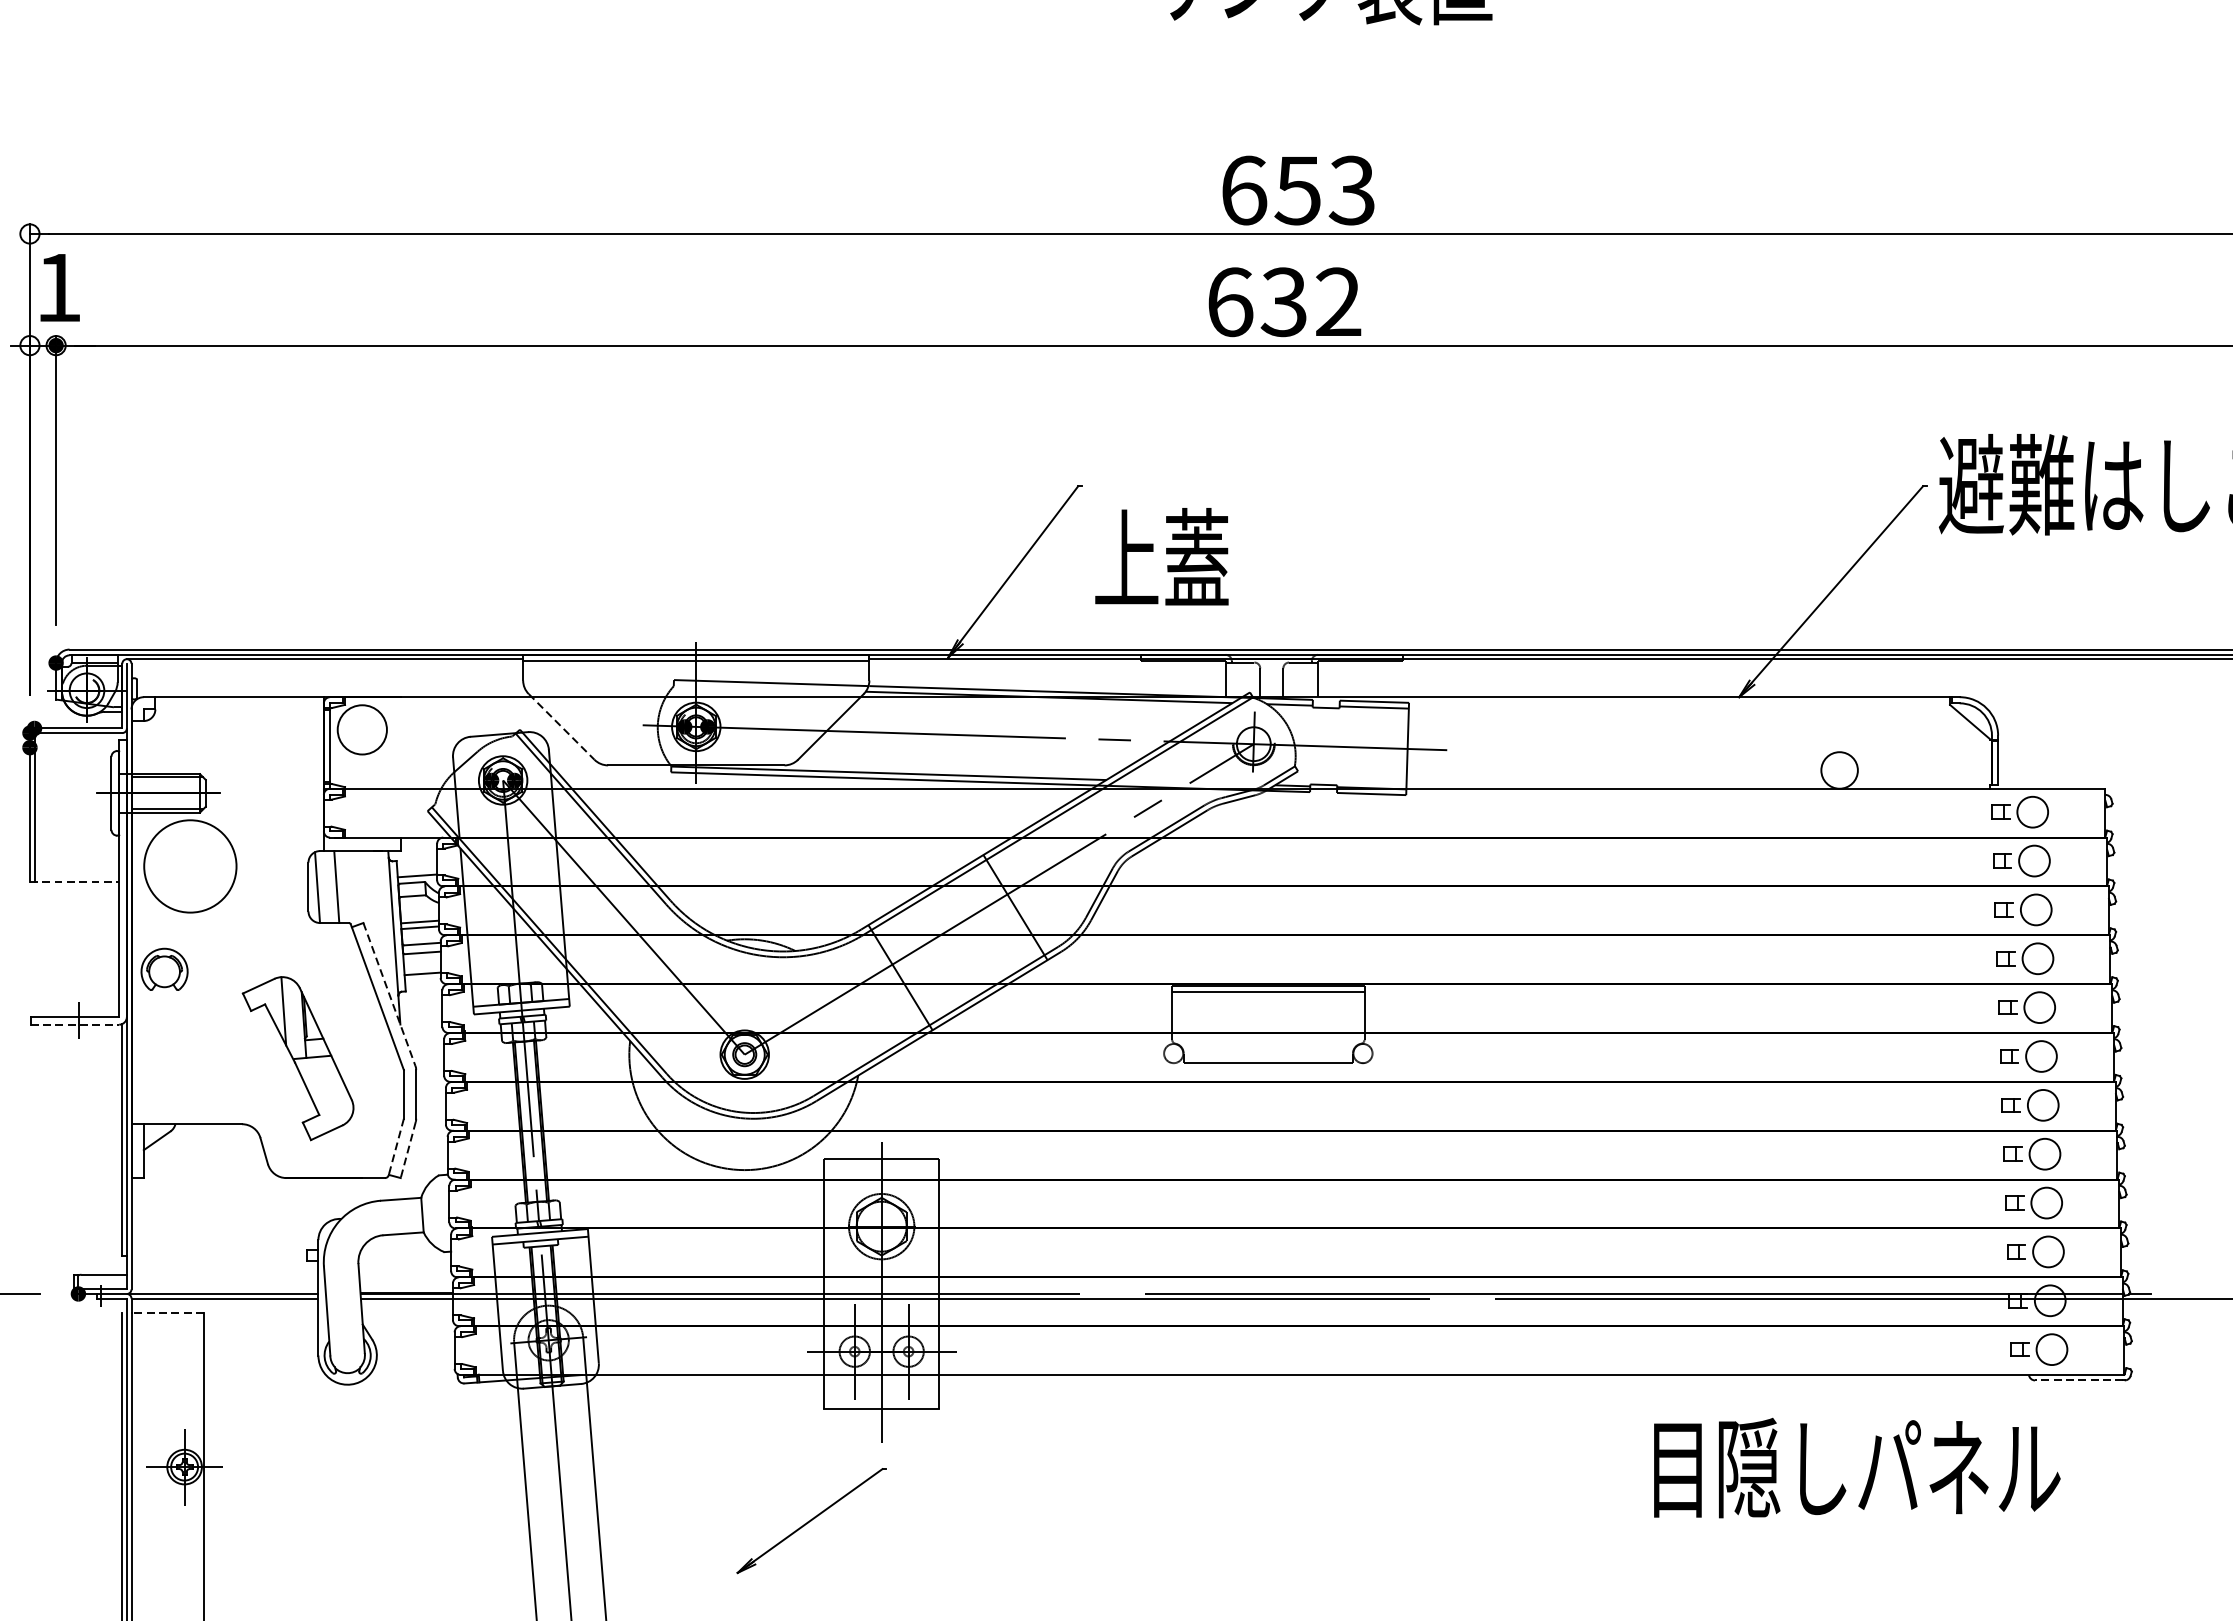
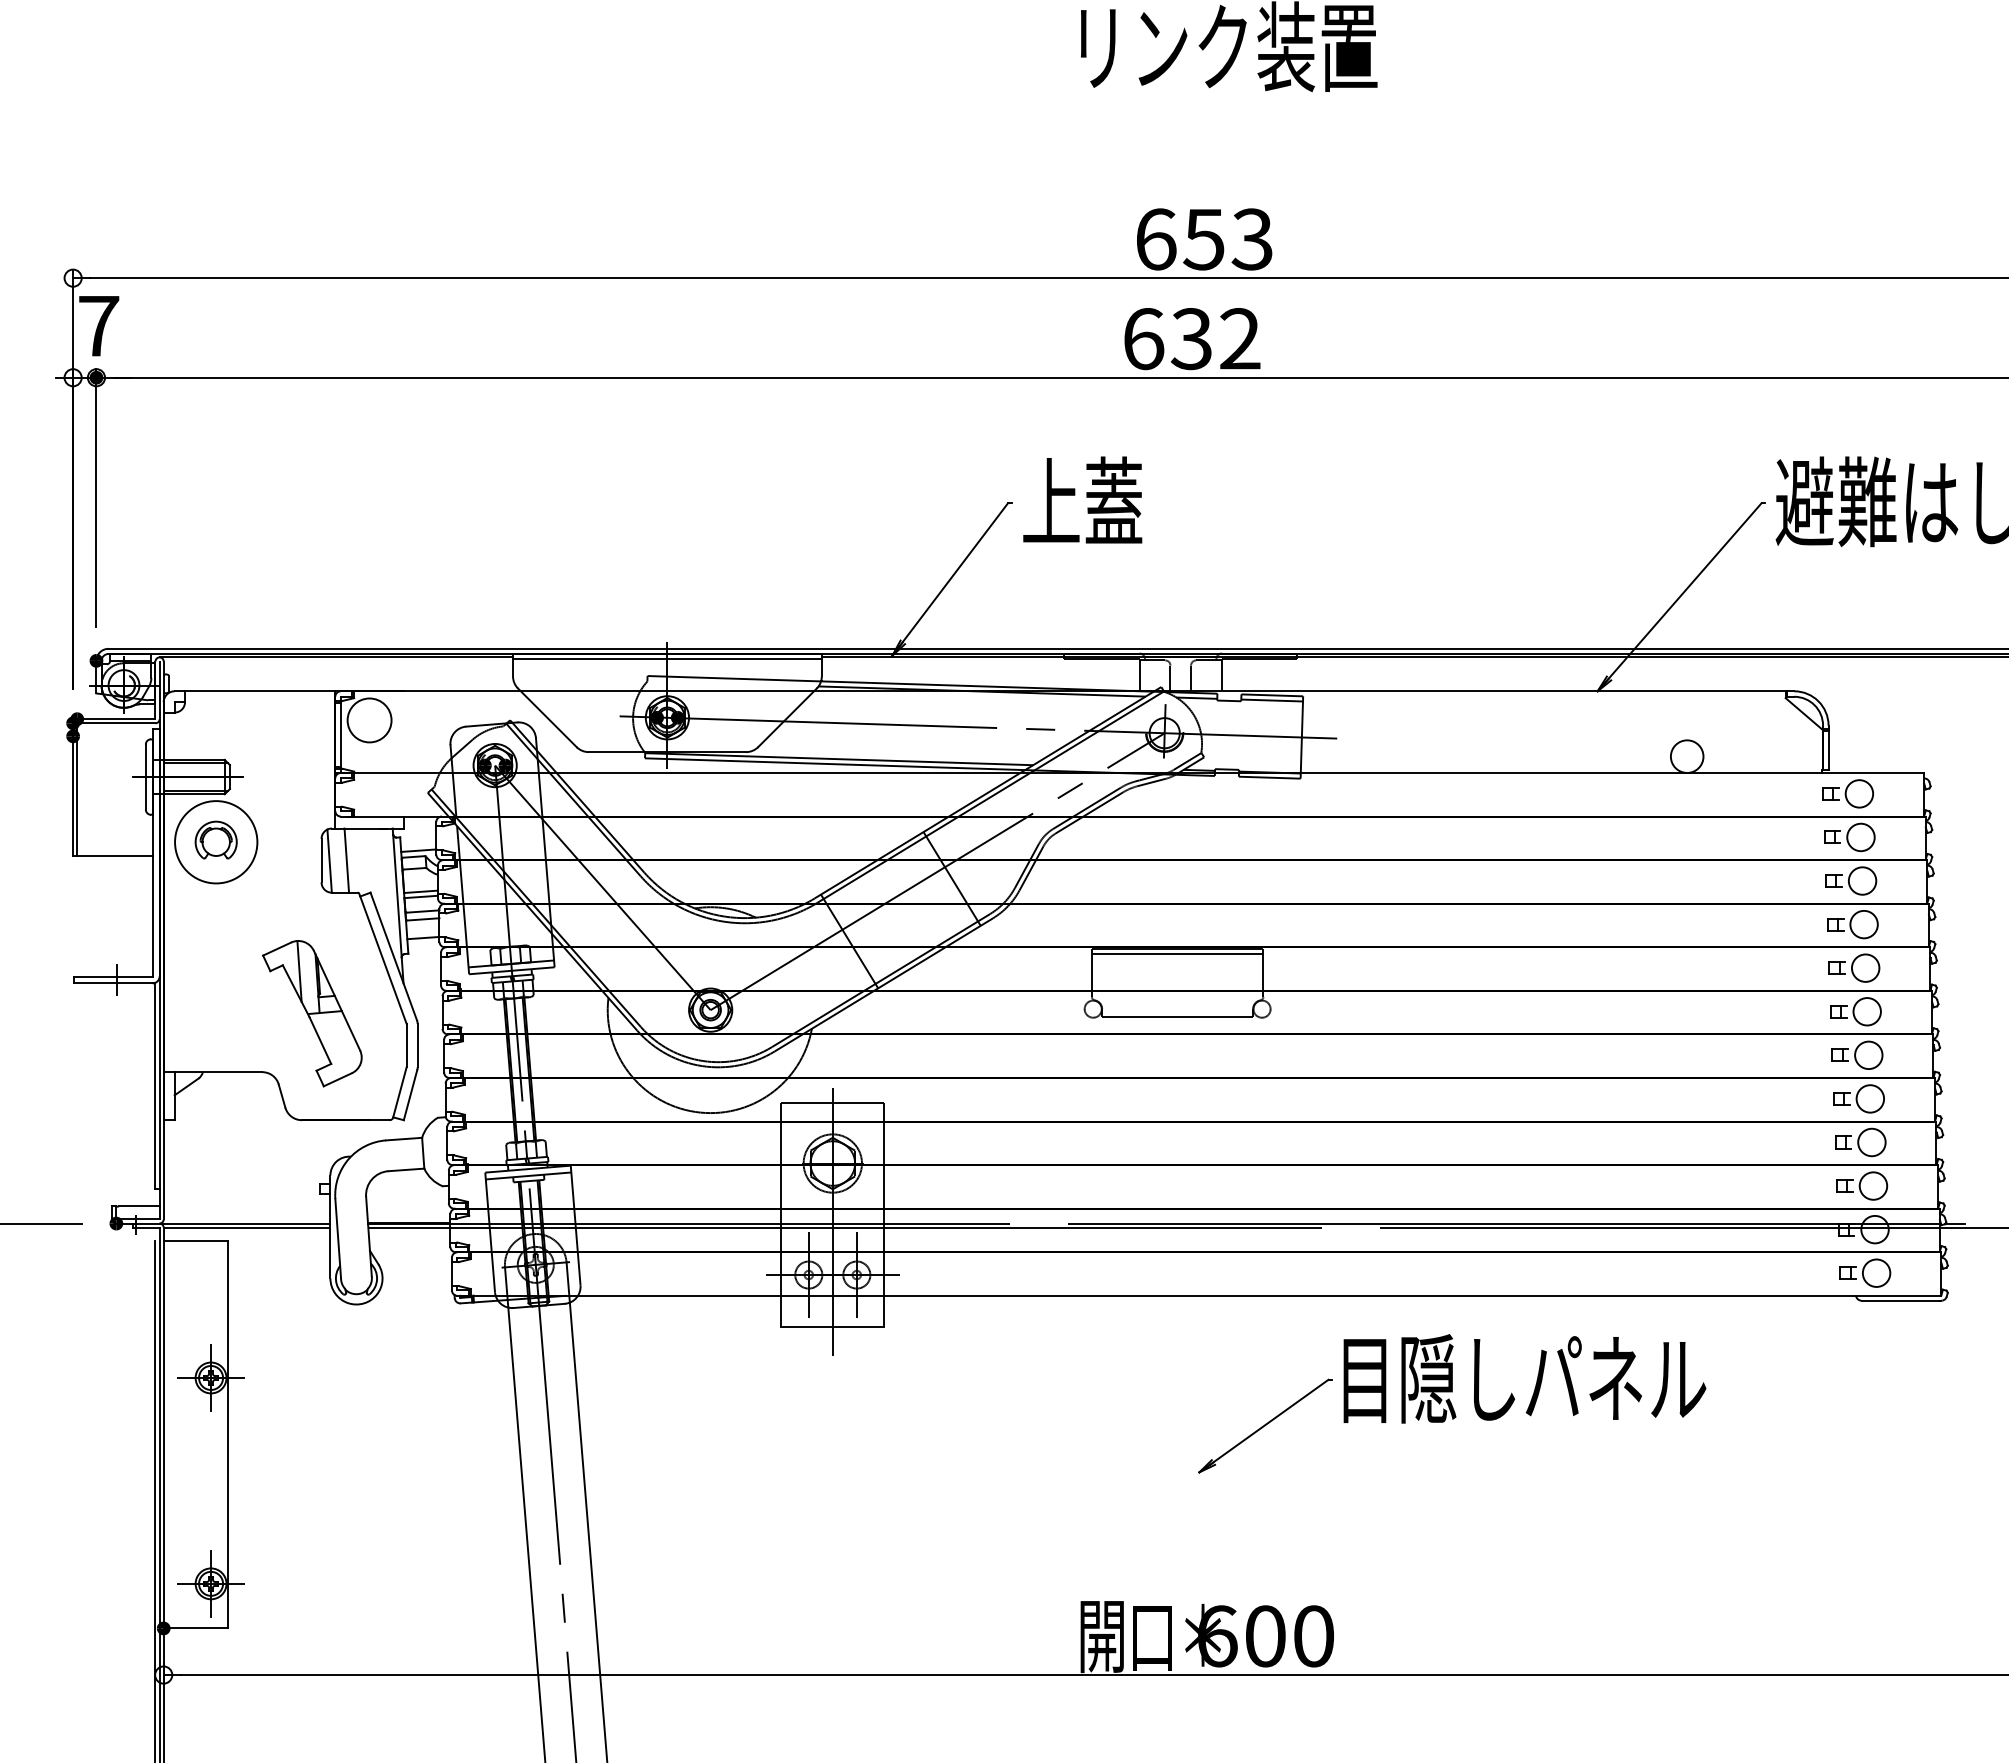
text: (59, 288) -> (99, 326), 1 -> 7
text: (1161, 556) -> (1082, 499), moved
line: (561, 727) -> (547, 718), dashed -> solid
line: (74, 882) -> (112, 856), dashed -> solid
part: (163, 968) -> (215, 839), moved
line: (389, 994) -> (393, 956), dashed -> solid
line: (75, 1024) -> (113, 983), dashed -> solid
line: (395, 1147) -> (399, 1092), dashed -> solid
line: (408, 1150) -> (410, 1095), dashed -> solid
line: (167, 1312) -> (195, 1240), dashed -> solid
line: (2078, 1380) -> (1900, 1300), dashed -> solid
text: (1856, 1467) -> (1524, 1378), moved
part: (811, 1520) -> (1265, 1425), moved

